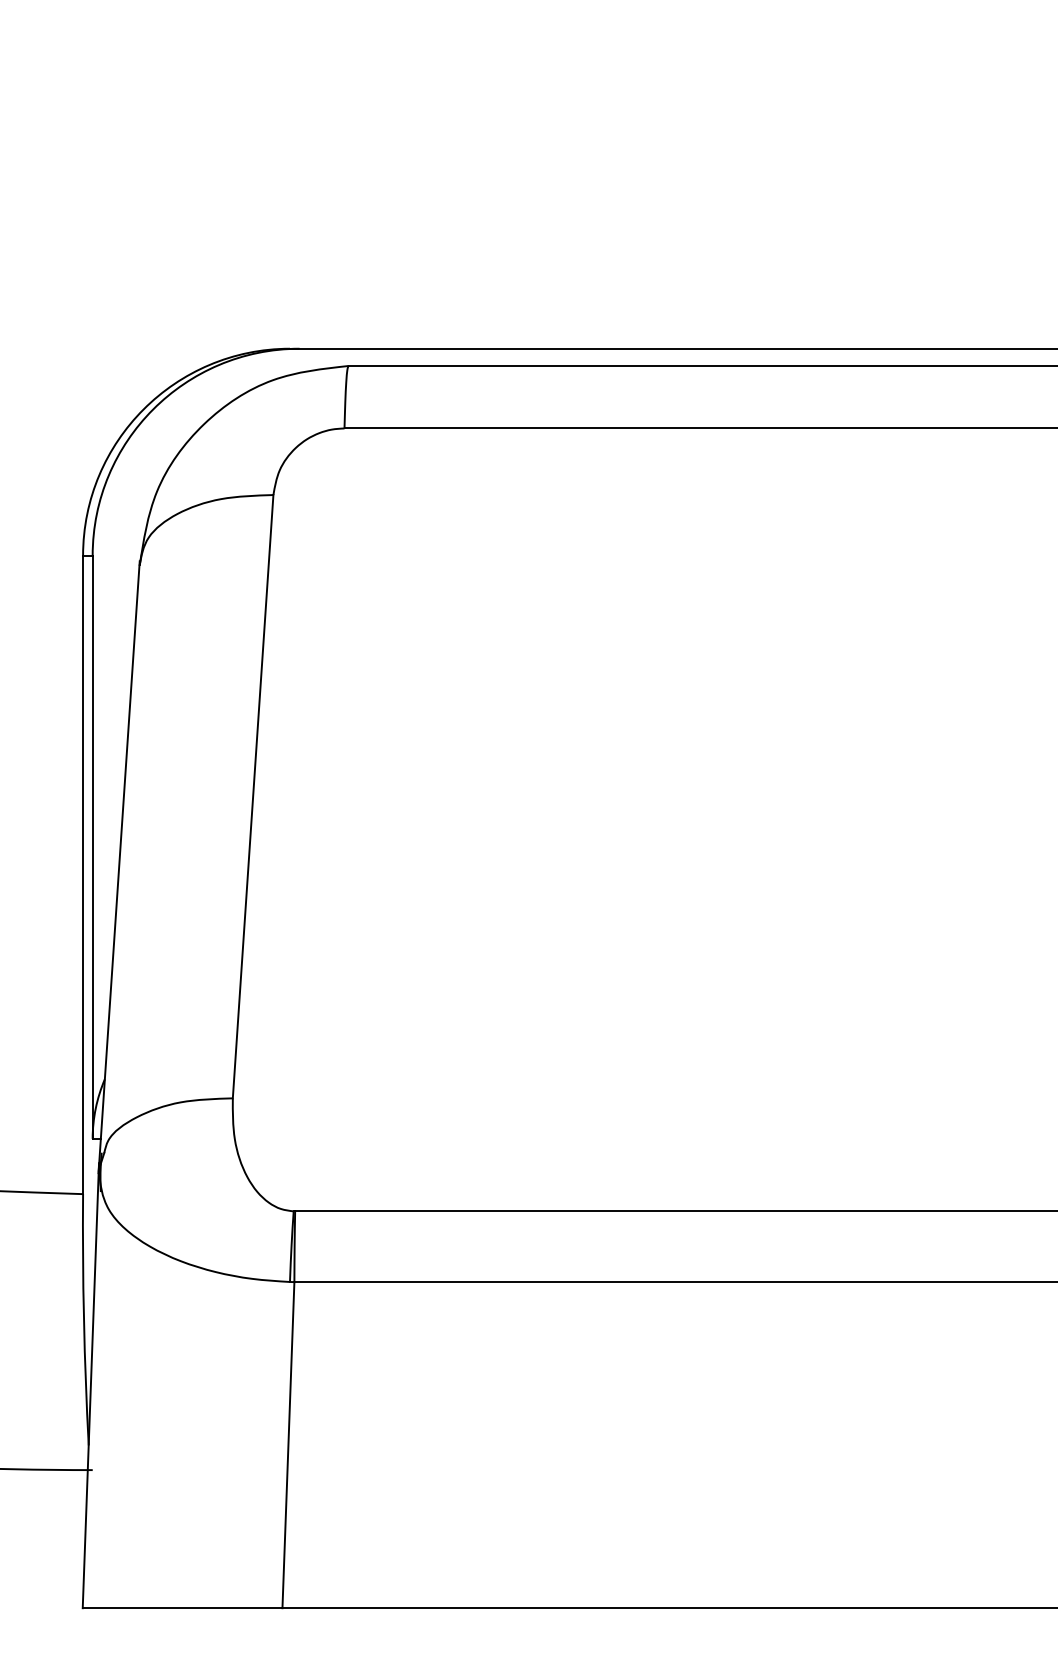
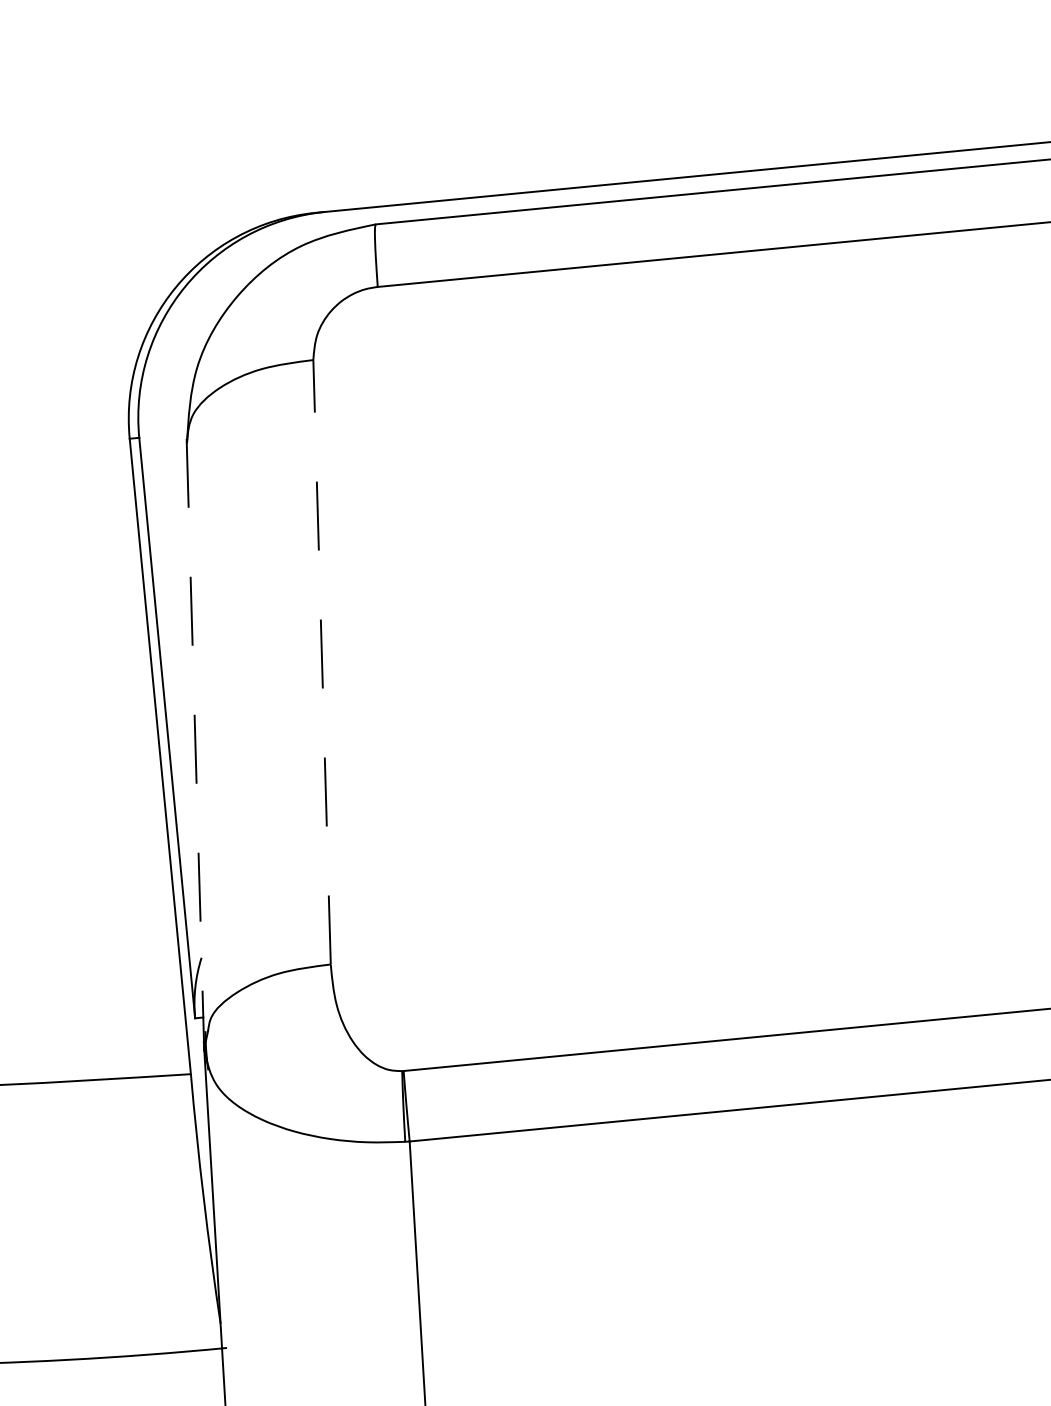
line: (253, 796) -> (322, 662), solid -> dashed
line: (119, 867) -> (195, 745), solid -> dashed

